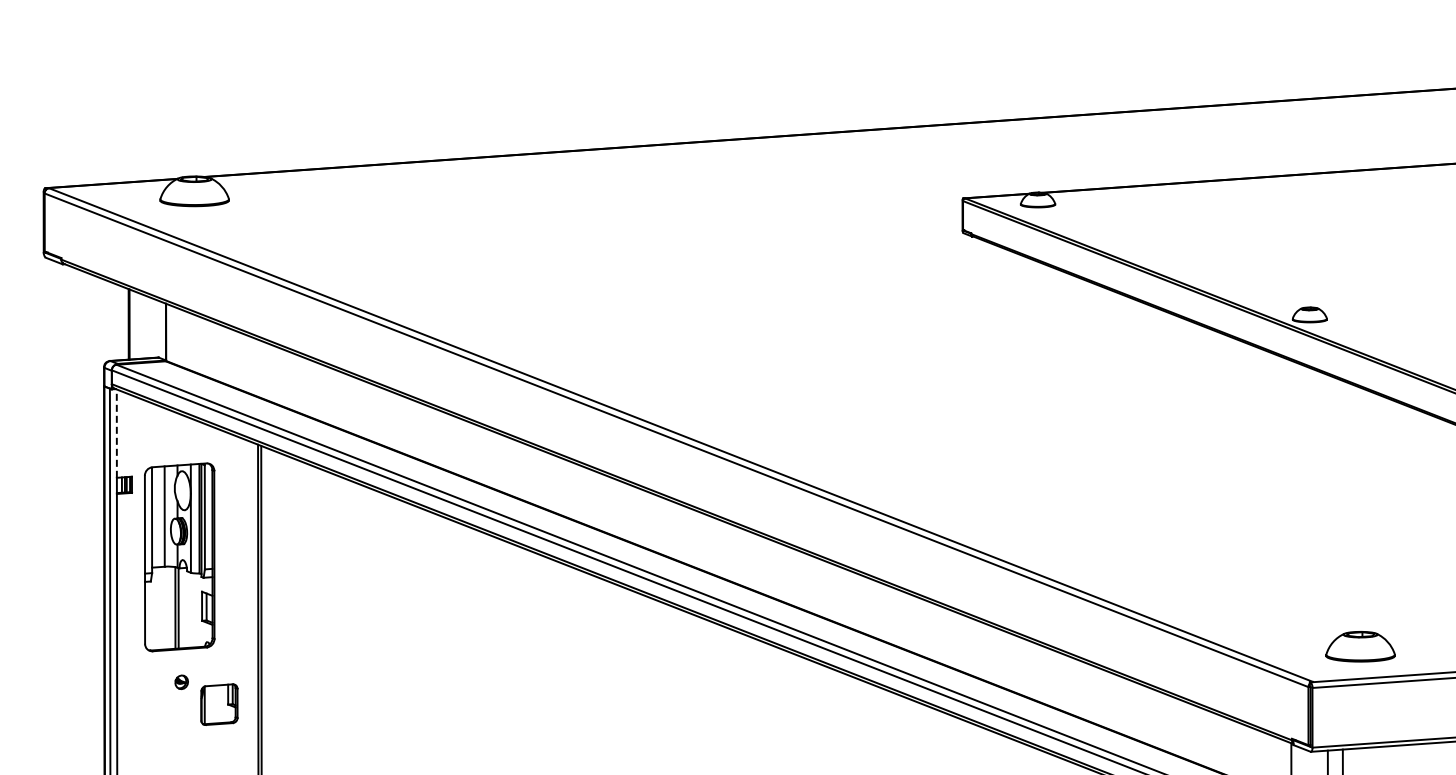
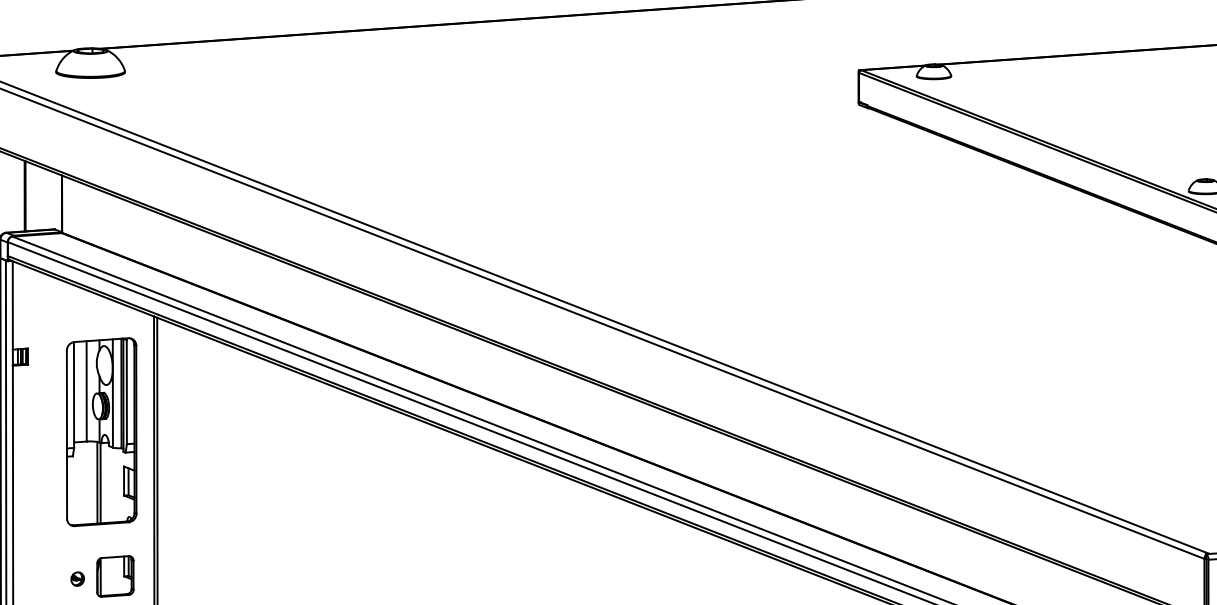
line: (116, 433) -> (12, 305), dashed -> solid
part: (179, 557) -> (101, 432), moved
part: (181, 682) -> (77, 579), moved

